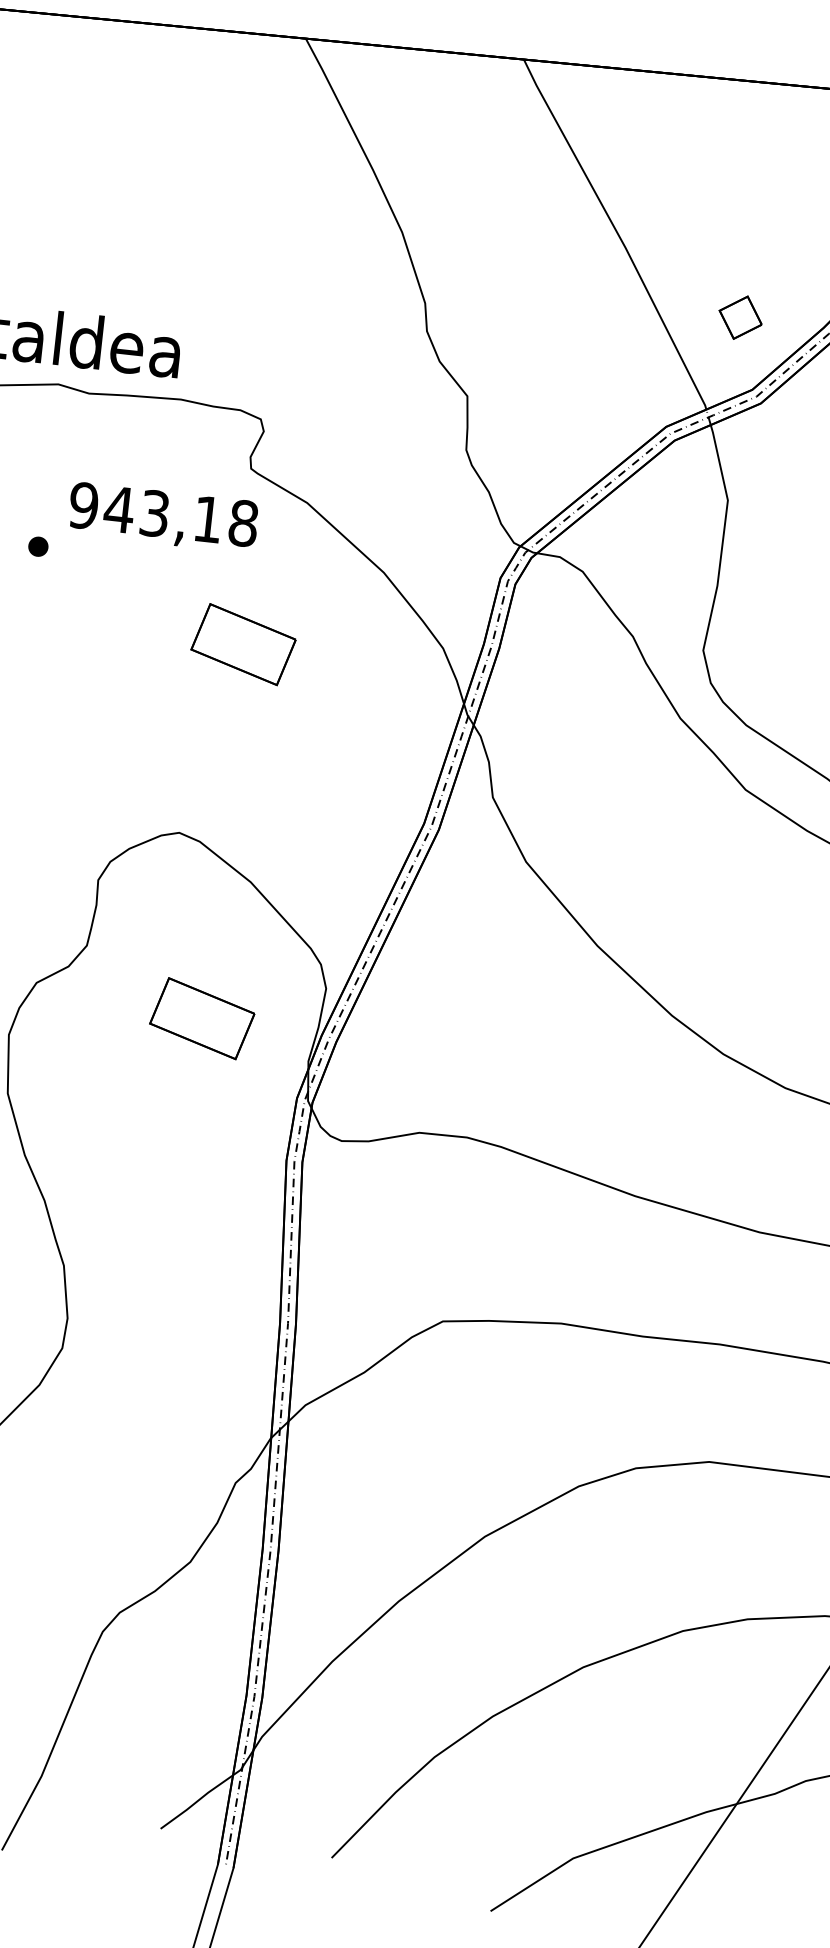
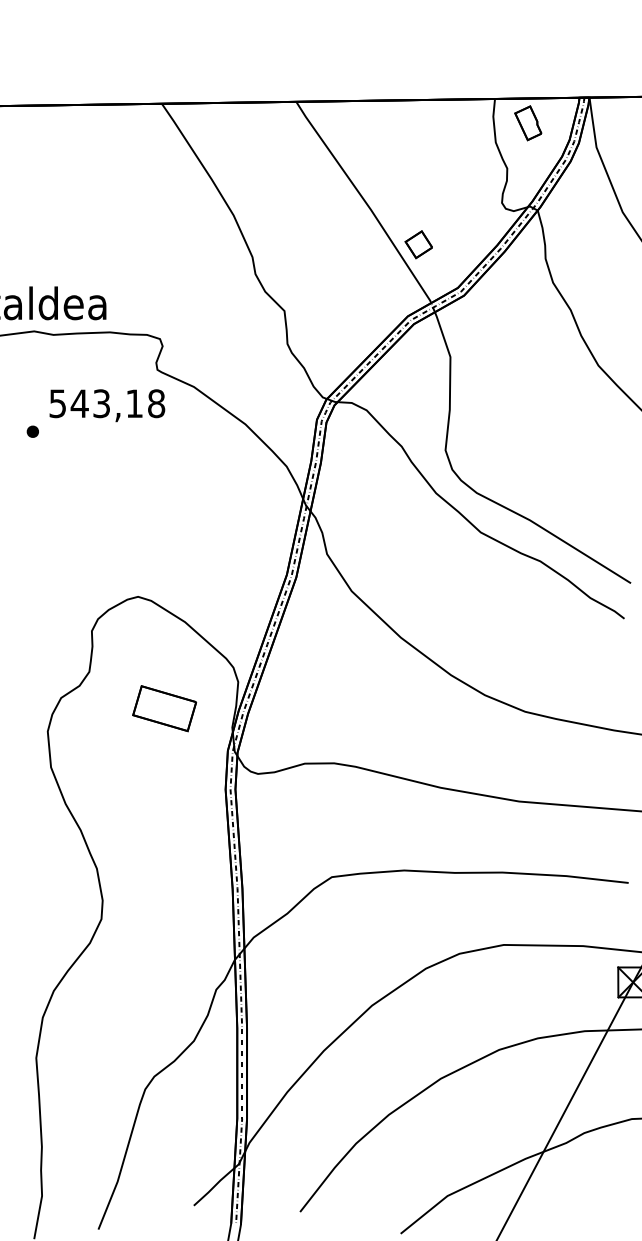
part: (739, 317) -> (418, 244), moved
text: (83, 505) -> (57, 403), 943,18 -> 543,18
part: (243, 644) -> (164, 477), removed

